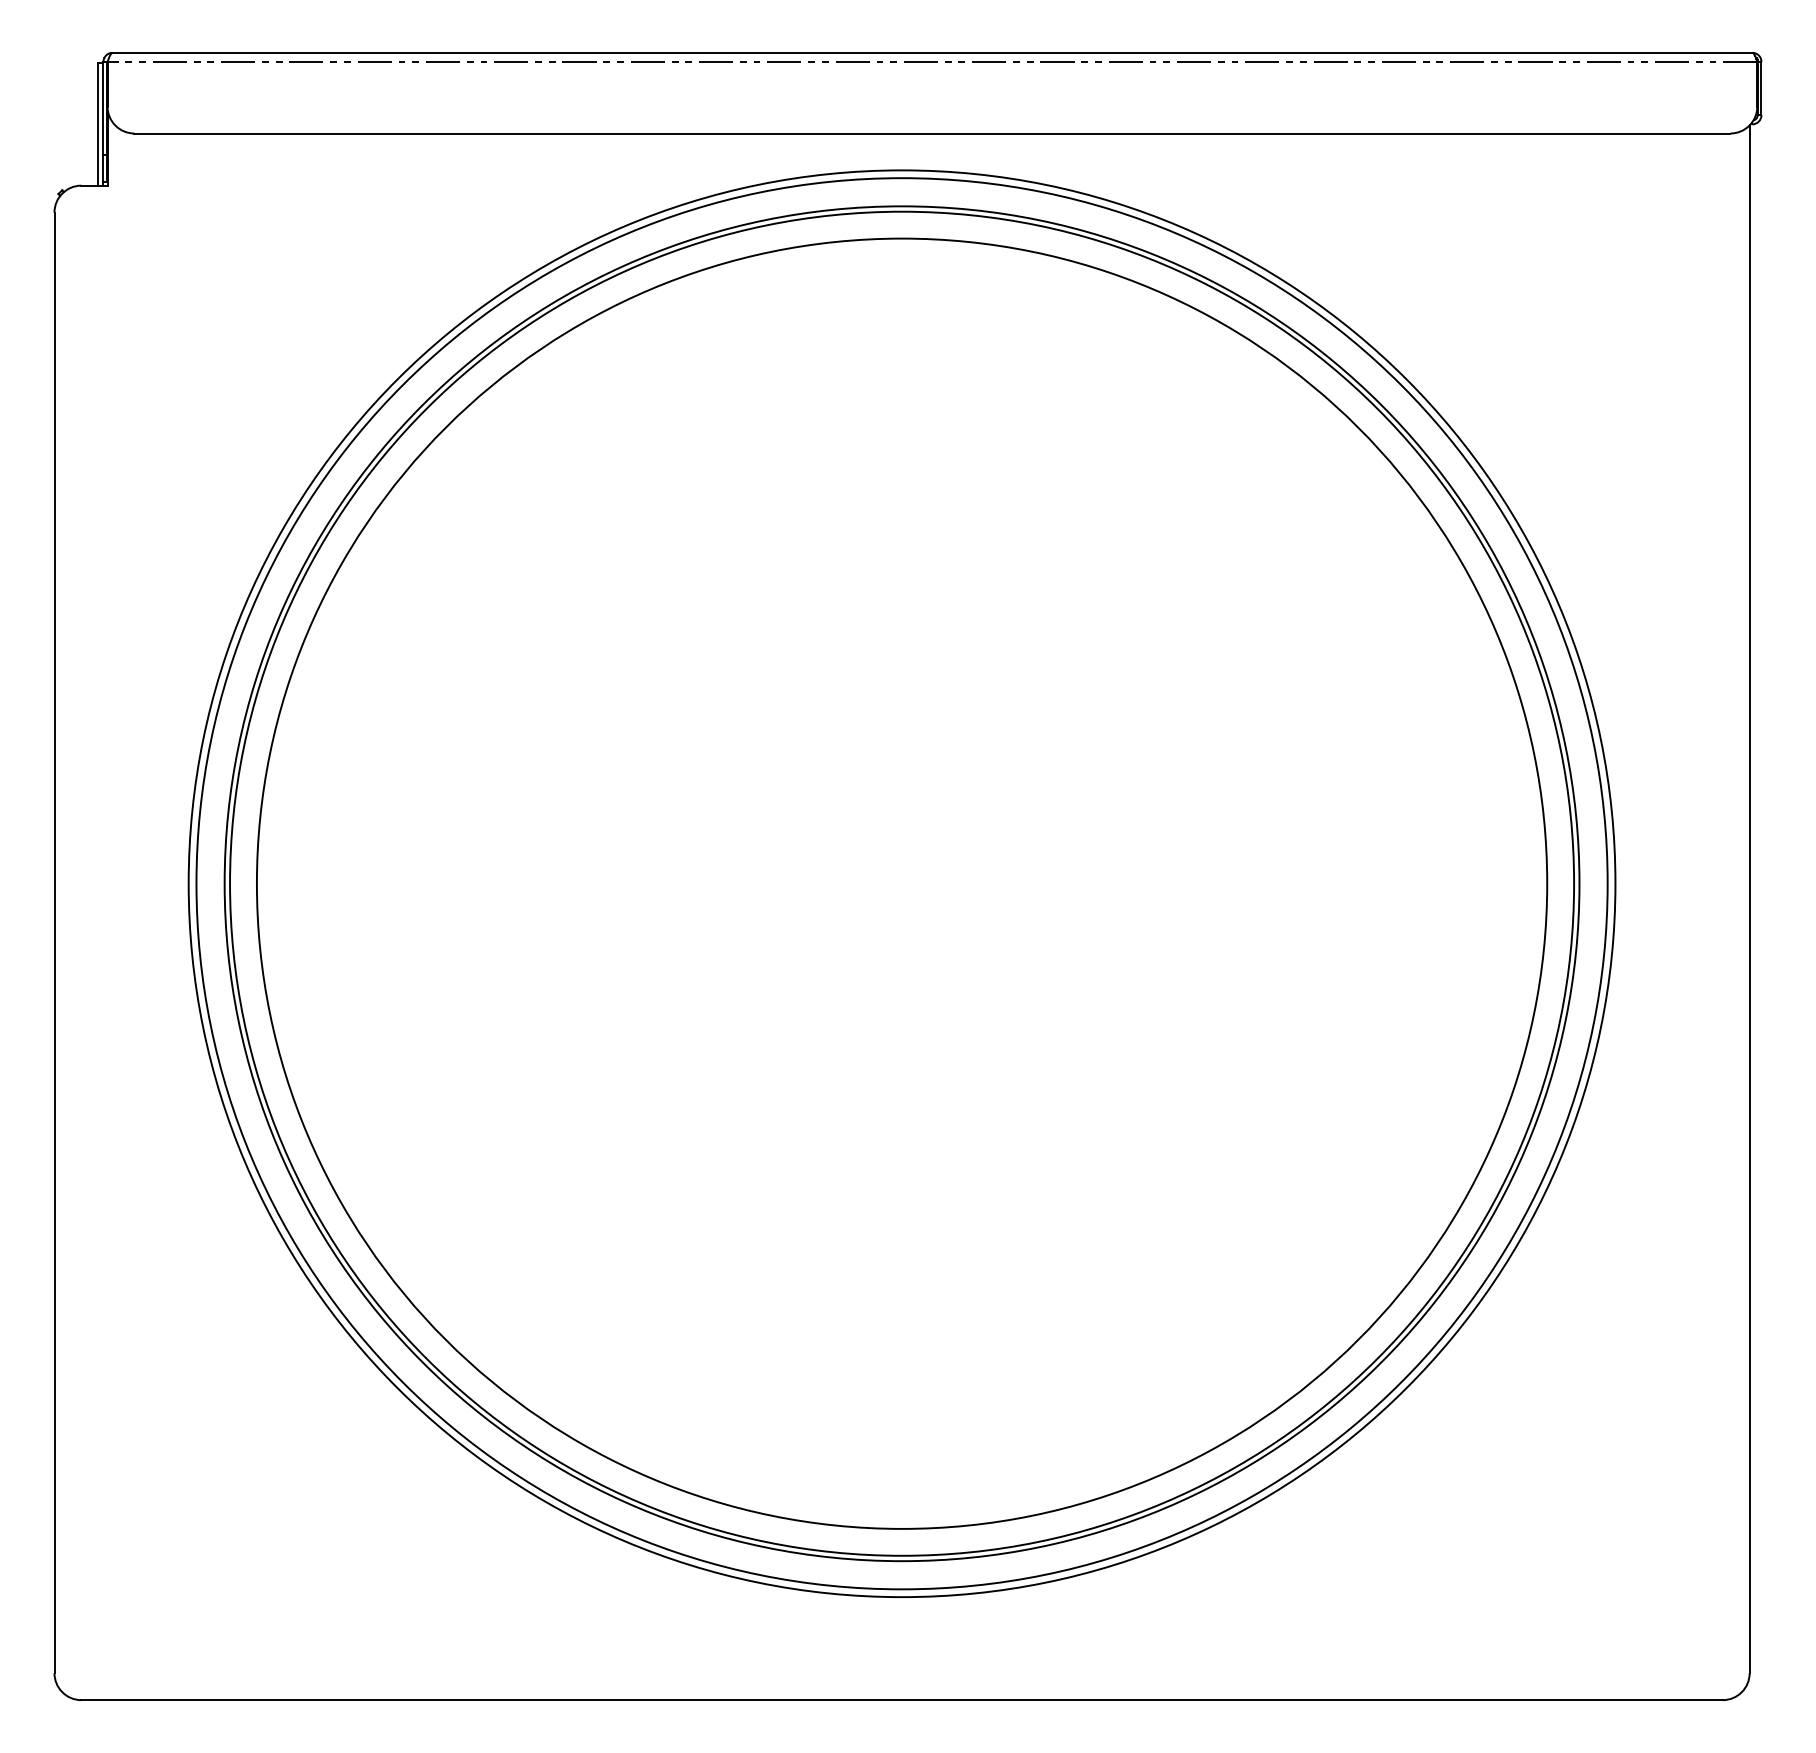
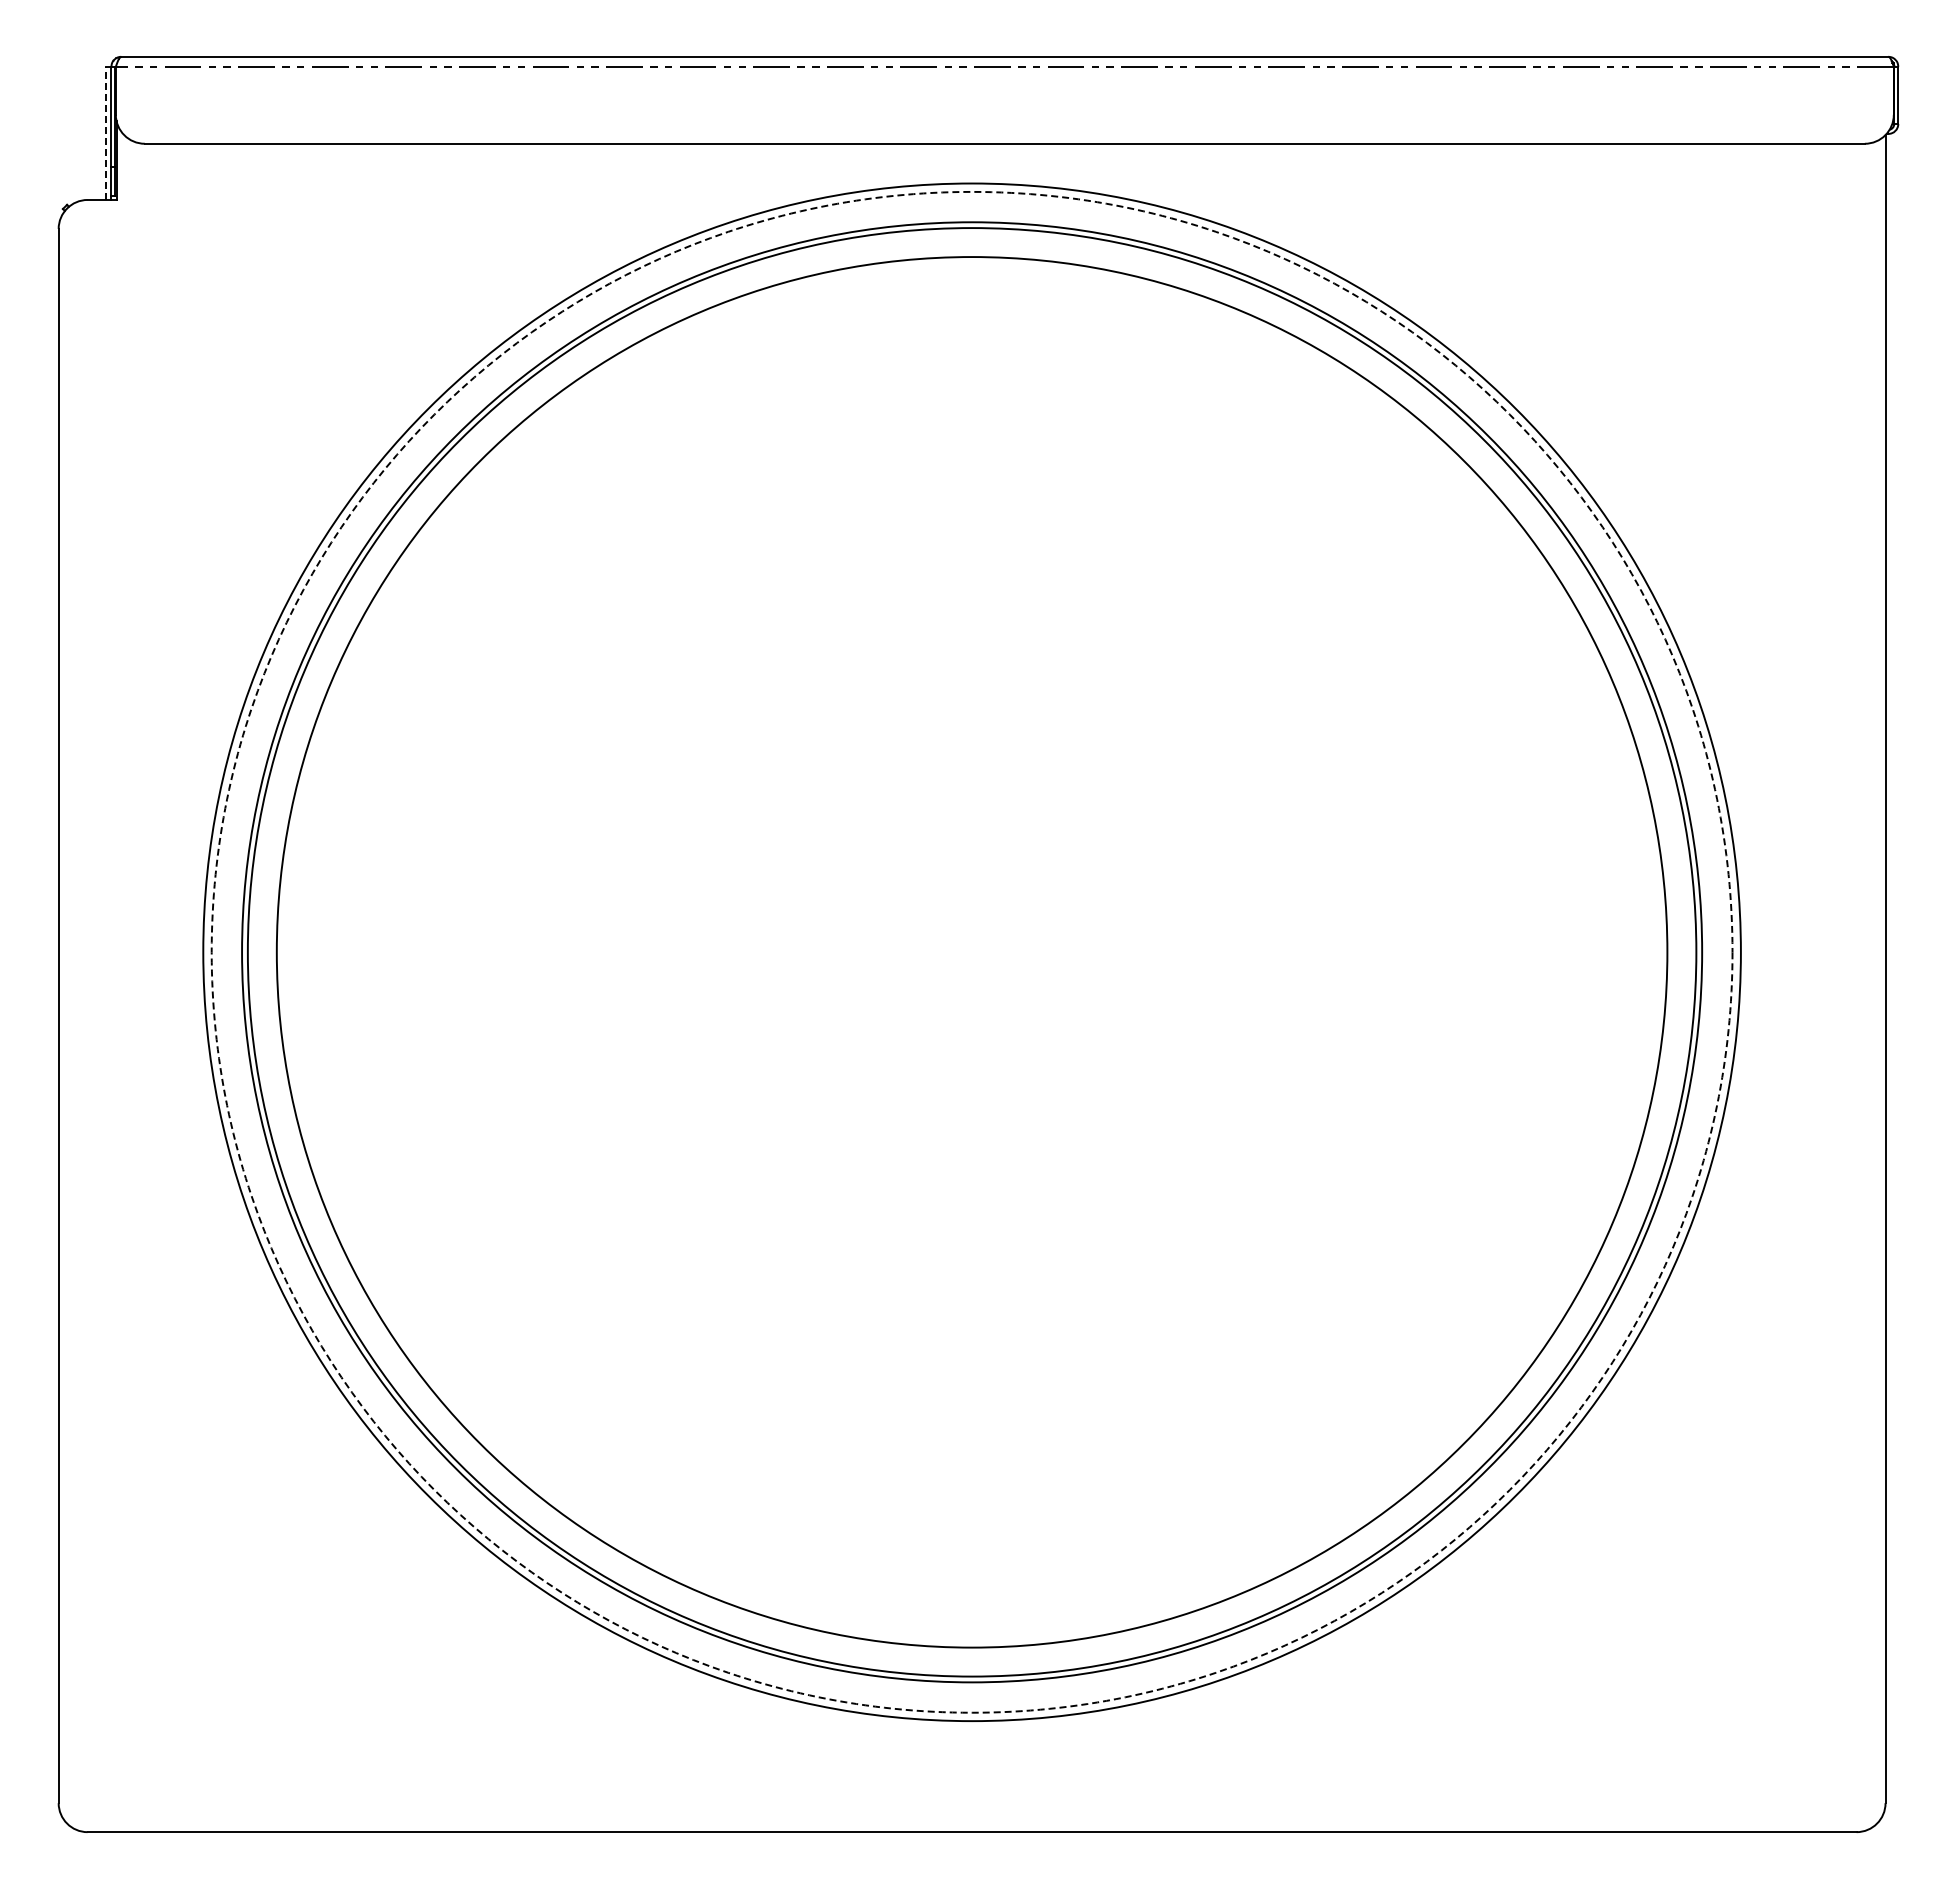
line: (97, 123) -> (105, 133), solid -> dashed
circle: (901, 882) -> (971, 951), solid -> dashed

